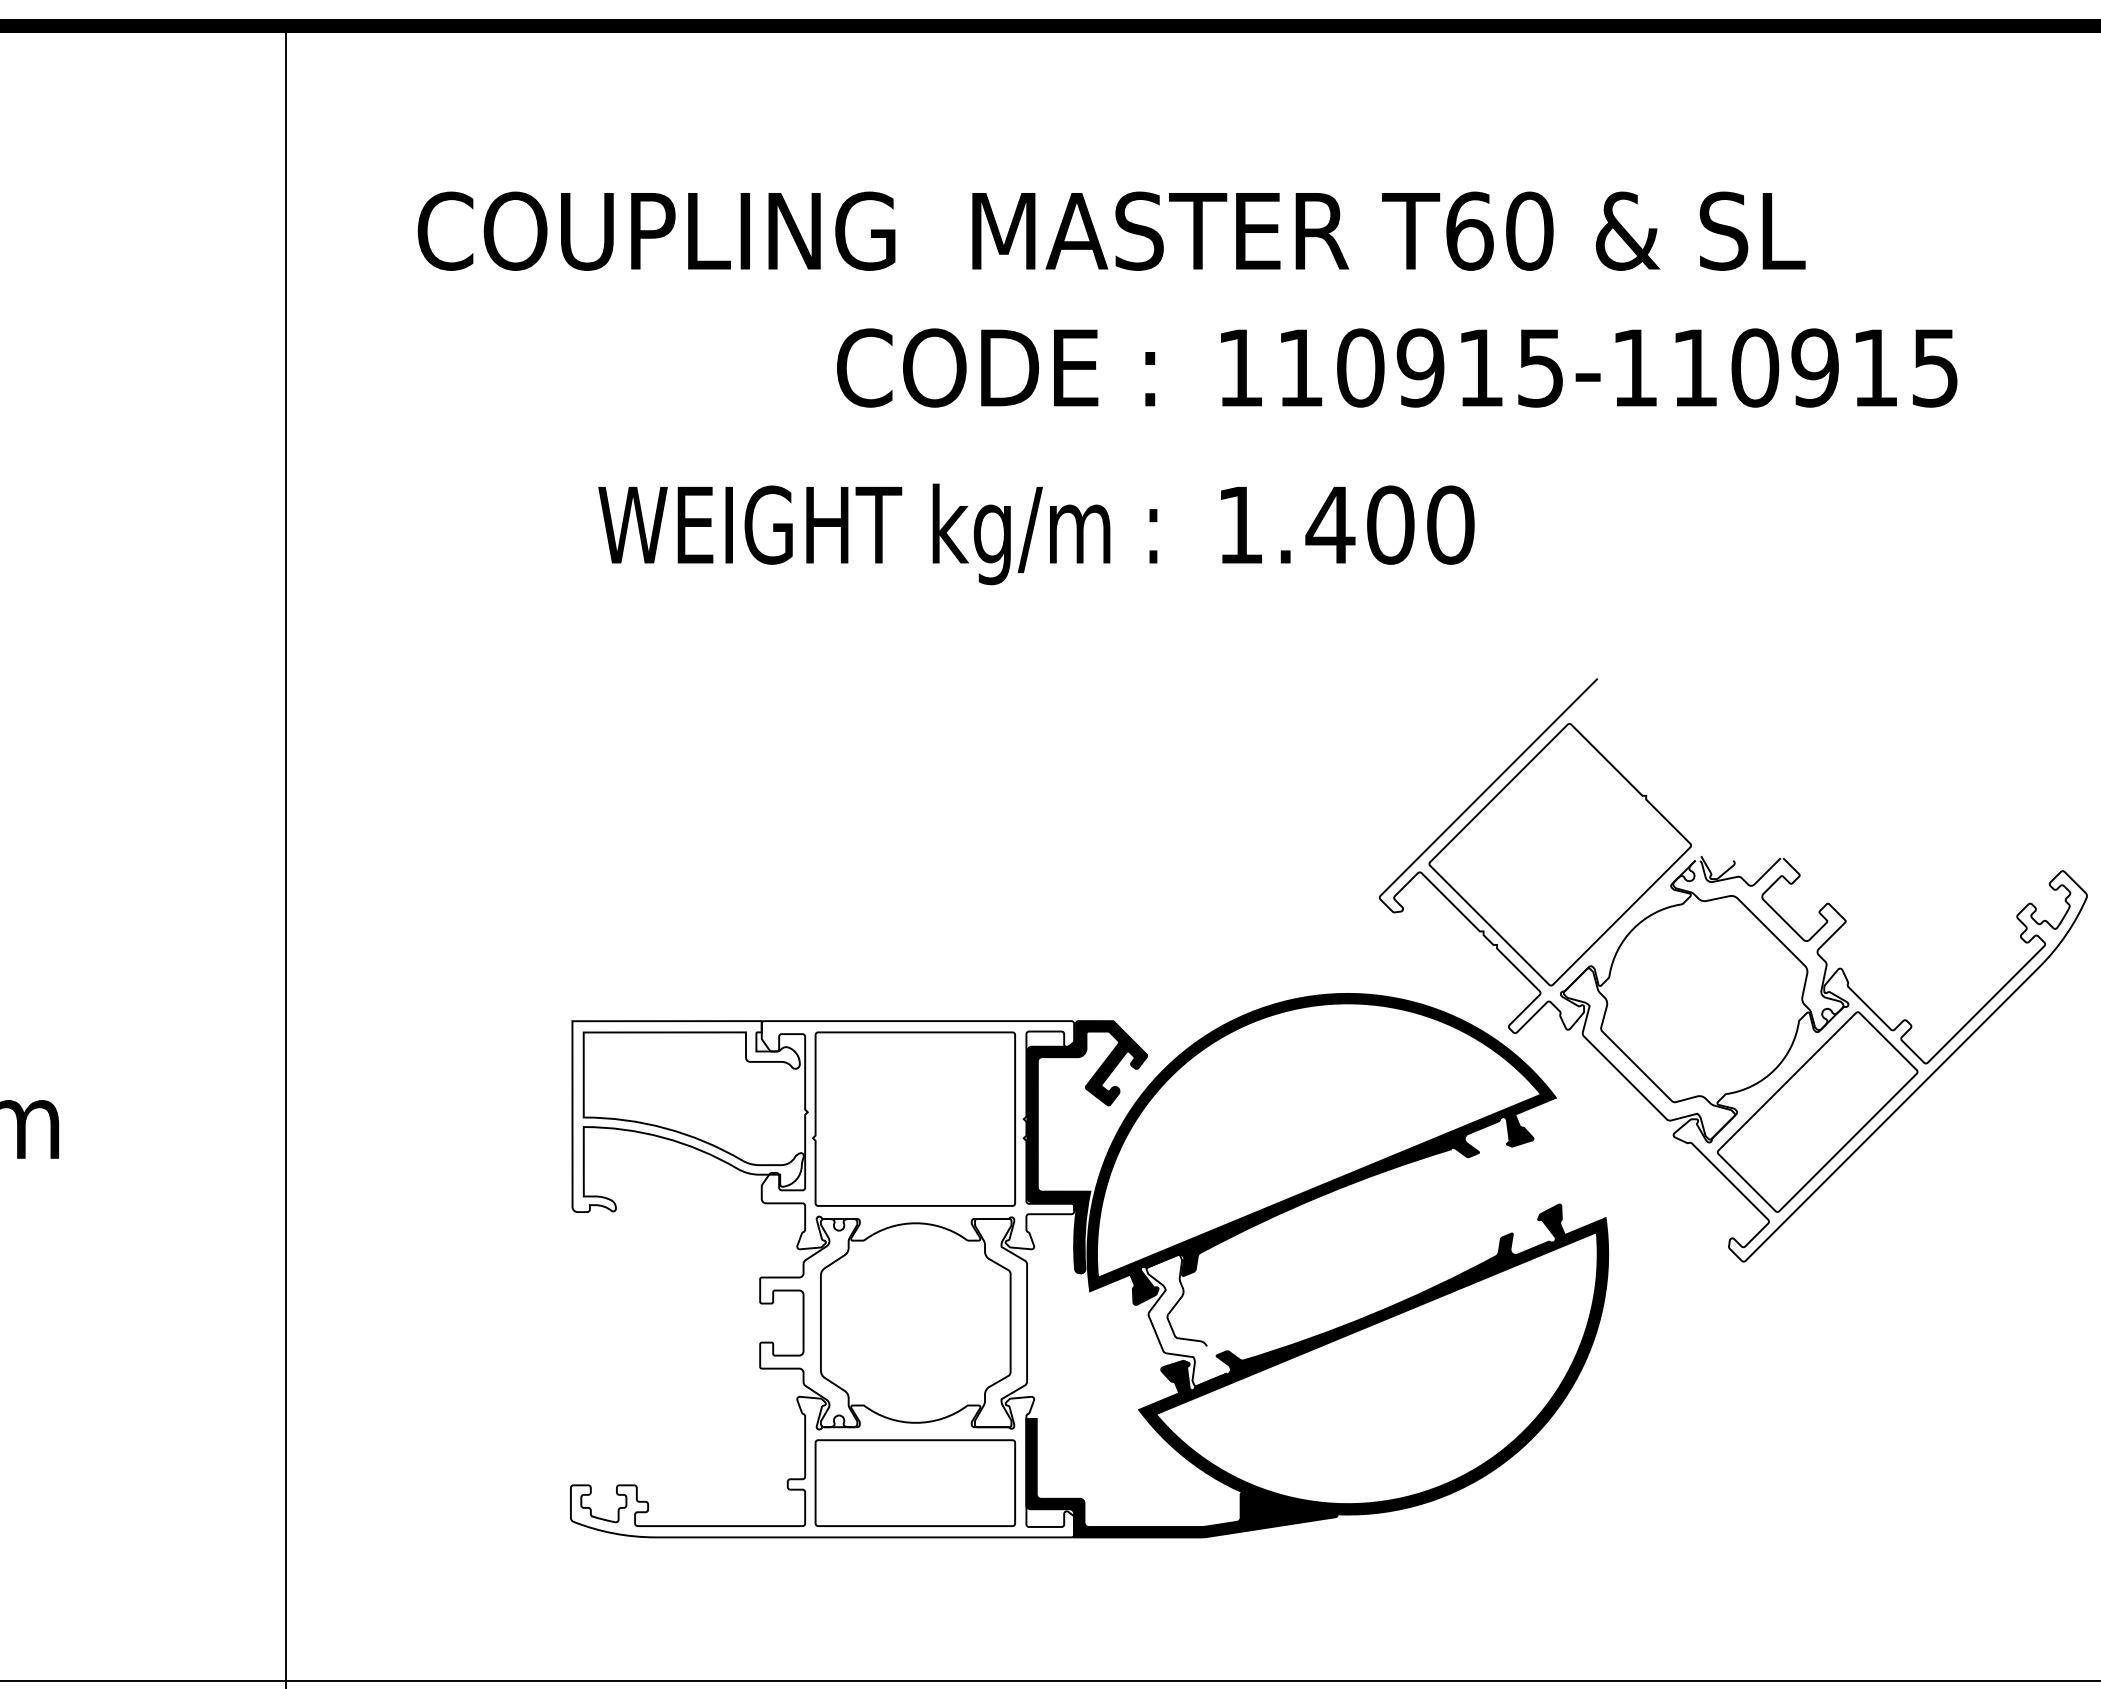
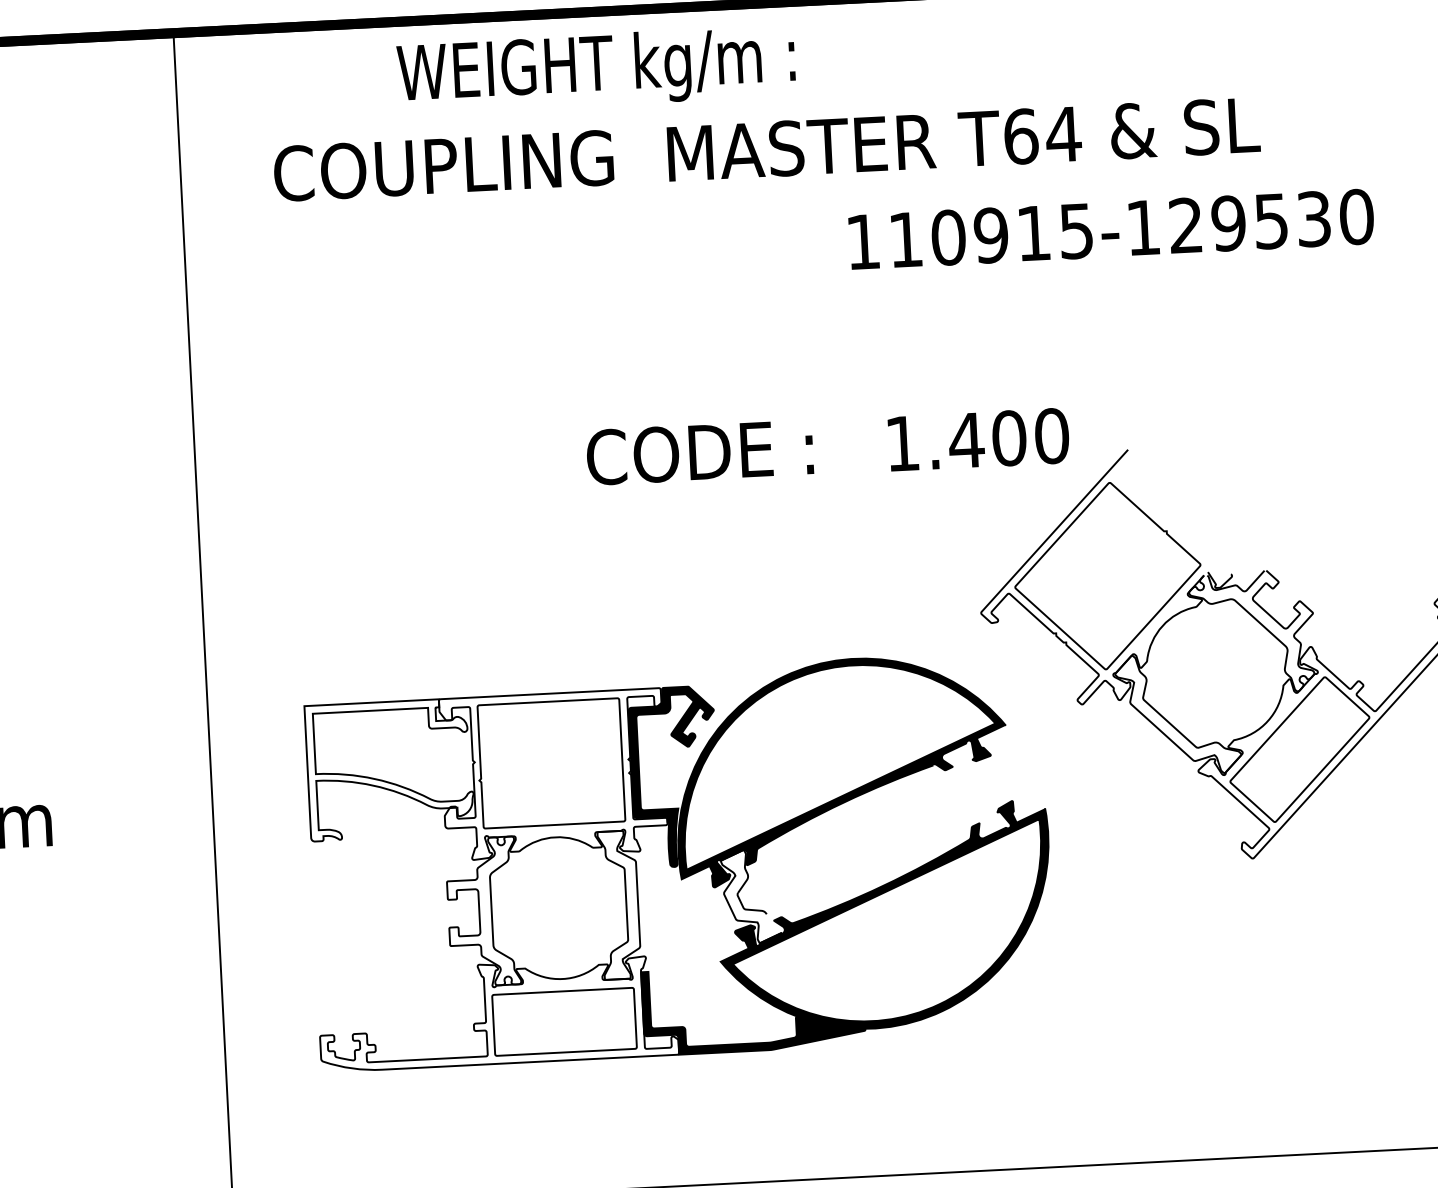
text: (1529, 230) -> (1063, 133), T60 -> T64
text: (996, 367) -> (700, 452), moved
text: (1815, 367) -> (1271, 220), 110915-110915 -> 110915-129530
text: (1347, 524) -> (978, 439), moved
text: (877, 534) -> (596, 70), moved
part: (1089, 1265) -> (680, 861), moved

